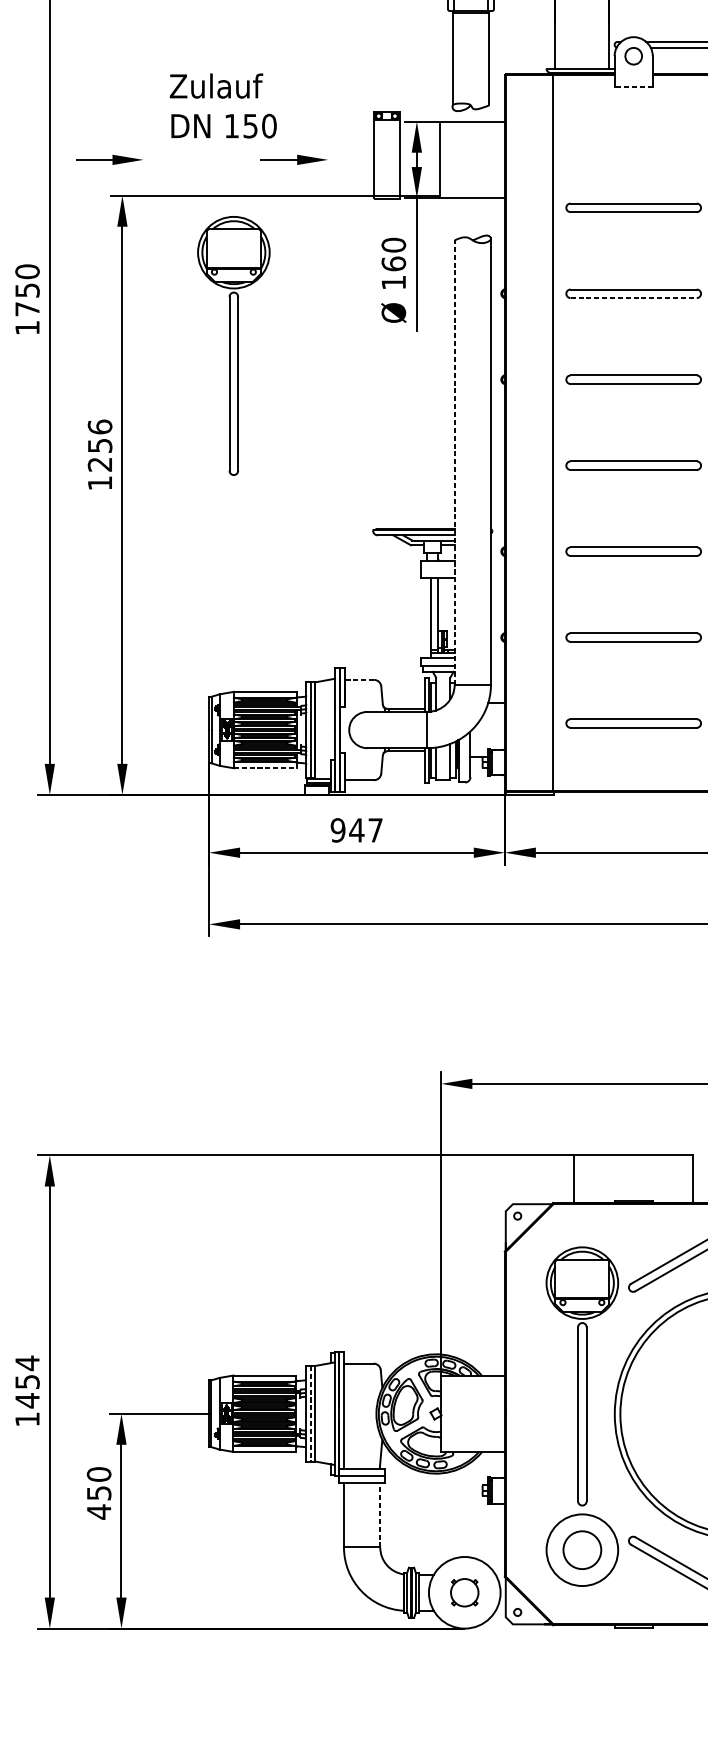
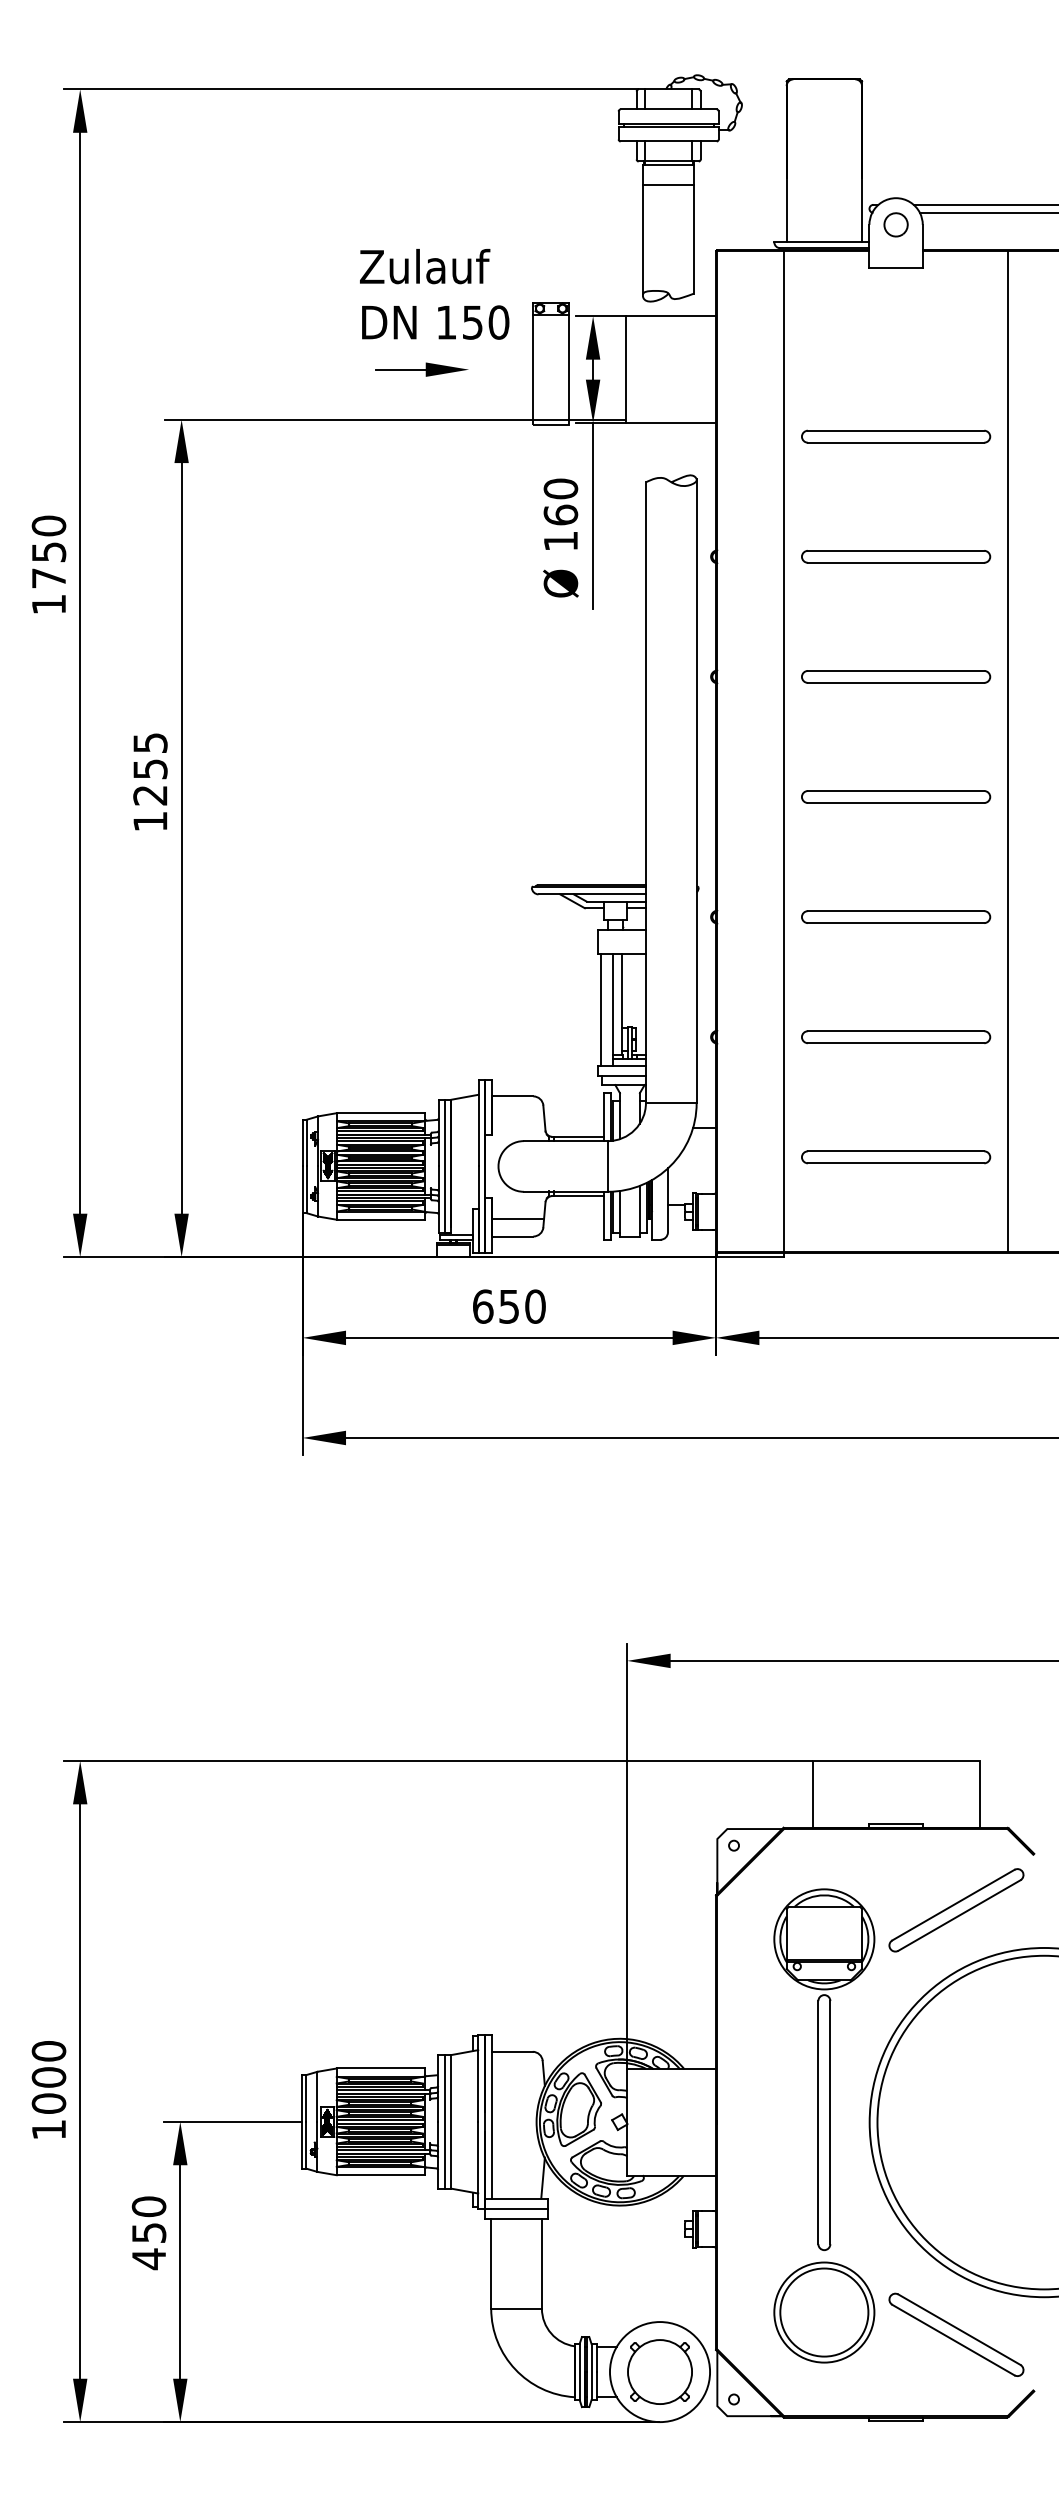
line: (470, 27) -> (668, 184), added
line: (633, 87) -> (896, 268), dashed -> solid
text: (223, 106) -> (434, 294), moved
part: (109, 159) -> (163, 369), removed
line: (633, 297) -> (896, 562), dashed -> solid
part: (233, 345) -> (337, 629), removed
text: (100, 426) -> (150, 742), 1256 -> 1255
line: (454, 462) -> (645, 792), dashed -> solid
line: (422, 618) -> (601, 1010), added
line: (359, 680) -> (512, 1096), dashed -> solid
line: (362, 767) -> (516, 1218), added
line: (265, 768) -> (381, 1219), dashed -> solid
text: (356, 830) -> (508, 1306), 947 -> 650
text: (27, 1382) -> (48, 2077), 1454 -> 1000
line: (310, 1413) -> (444, 2121), dashed -> solid
line: (379, 1515) -> (541, 2263), dashed -> solid
circle: (582, 1550) -> (824, 2312), size x1.67
part: (464, 1592) -> (659, 2371), size x1.67

